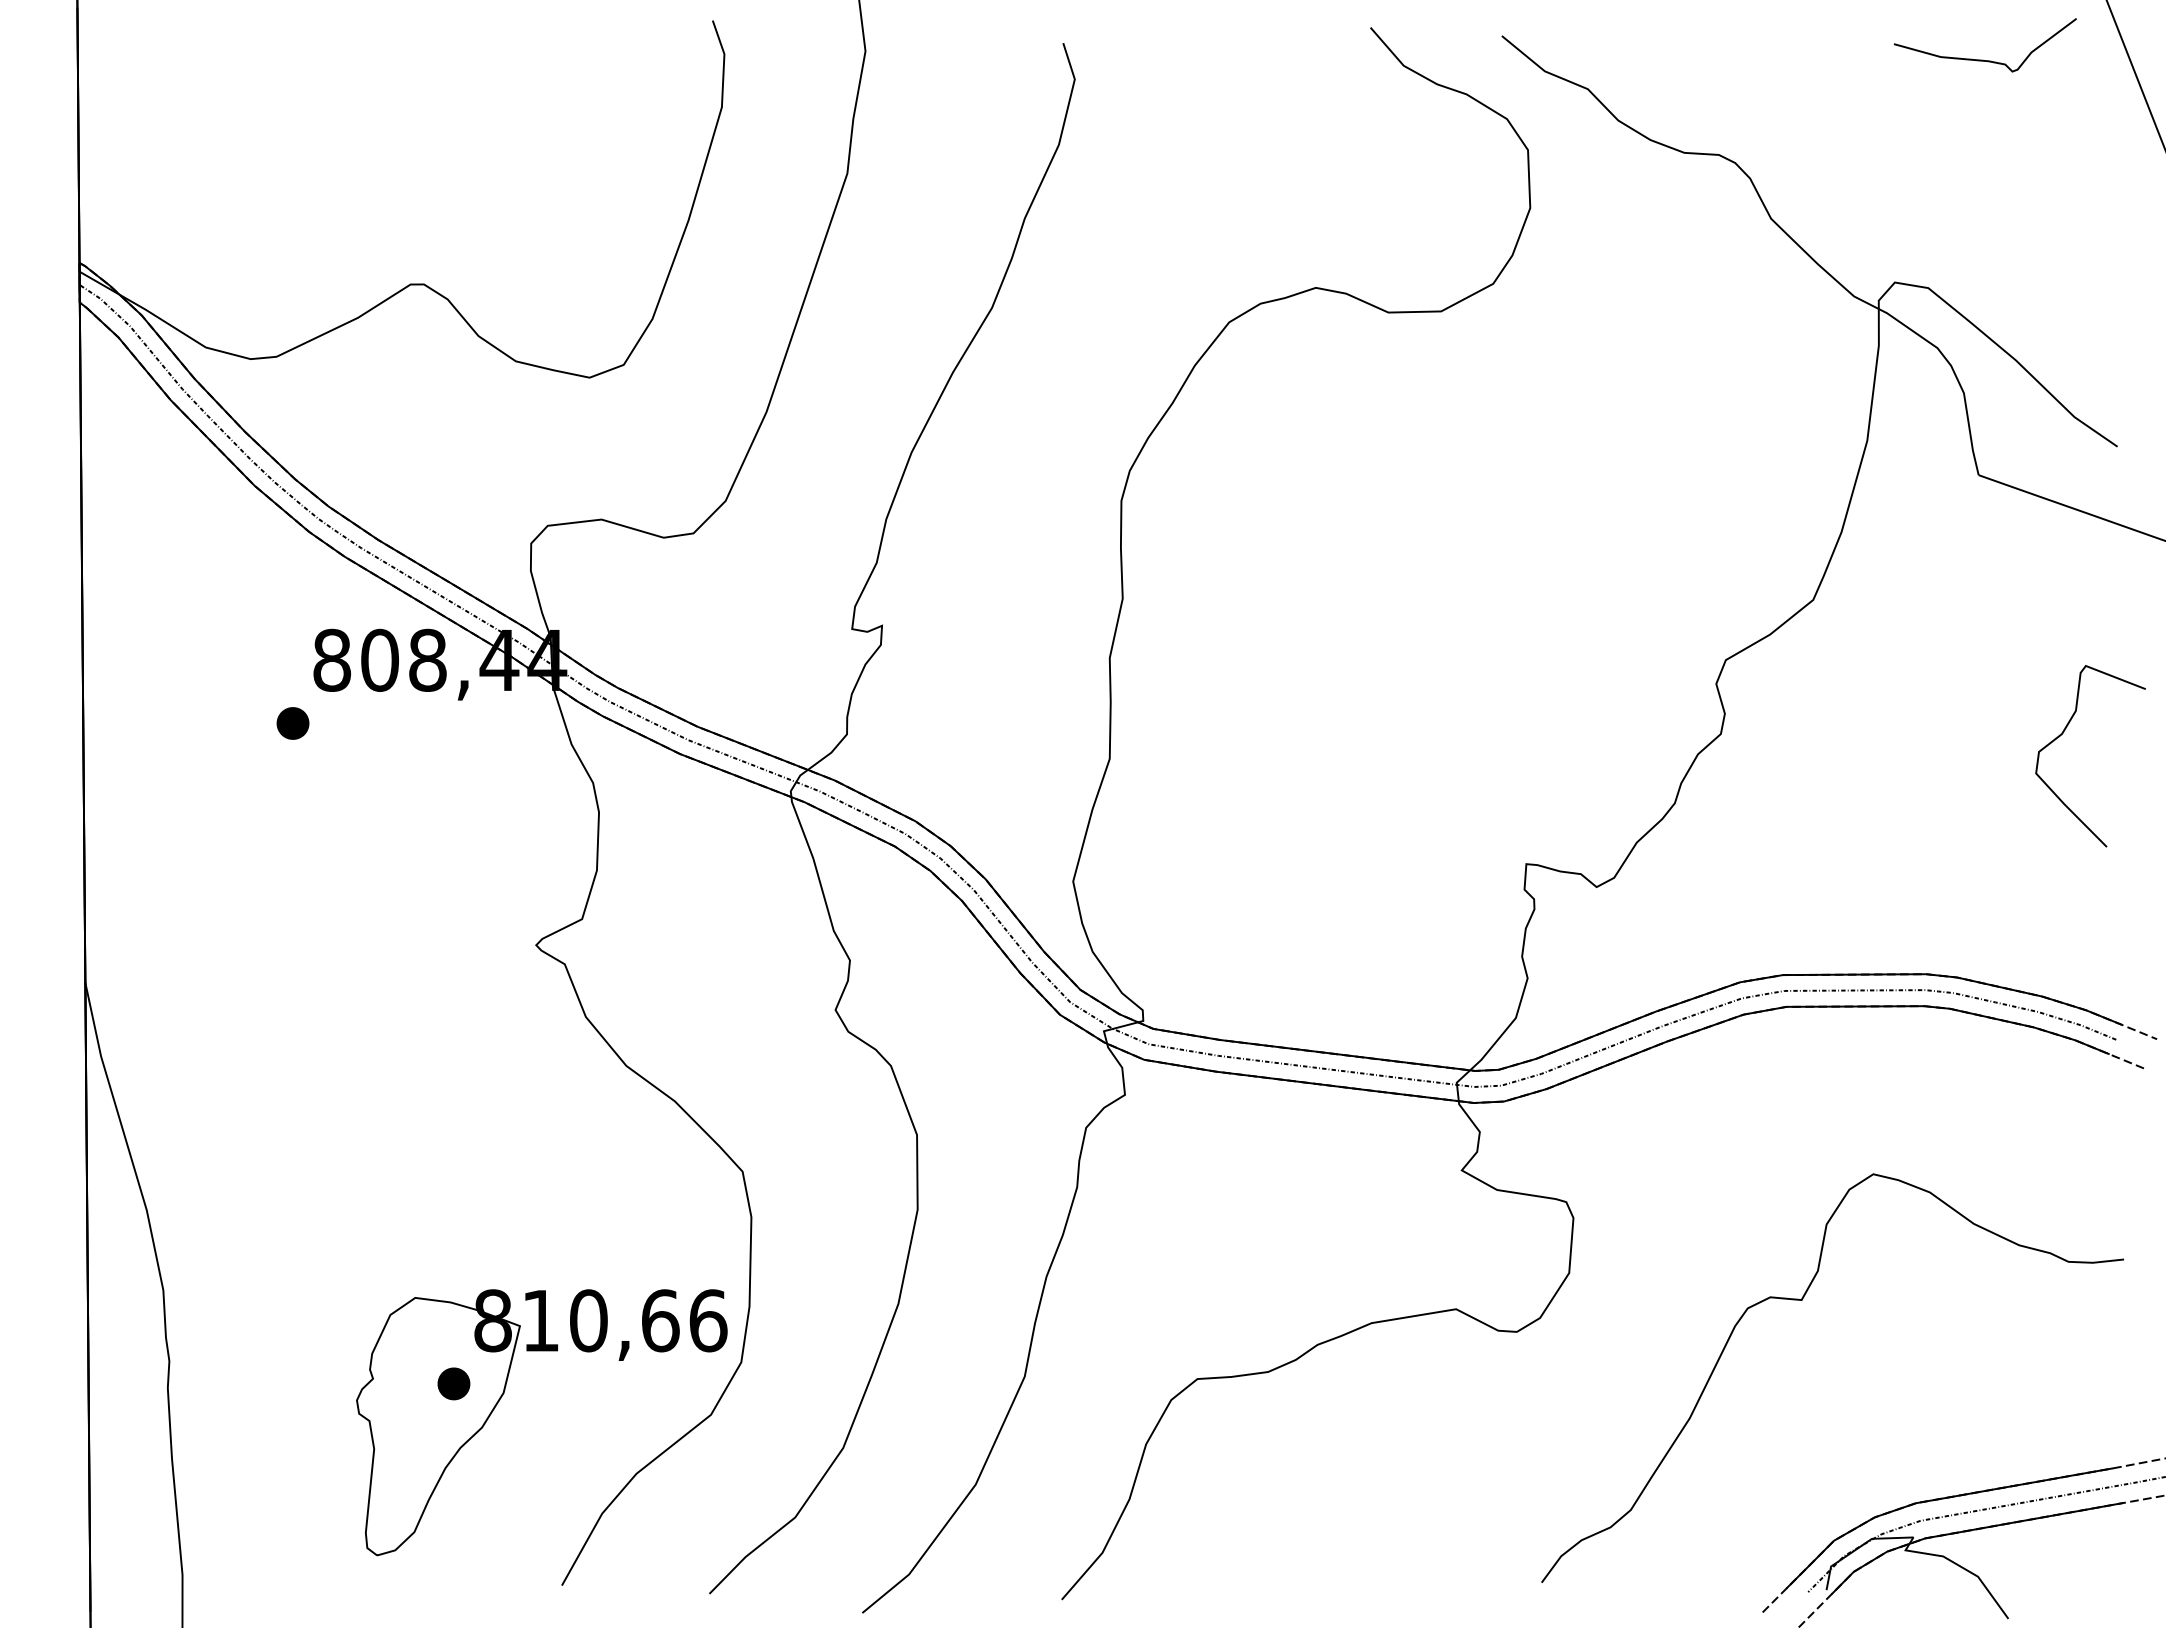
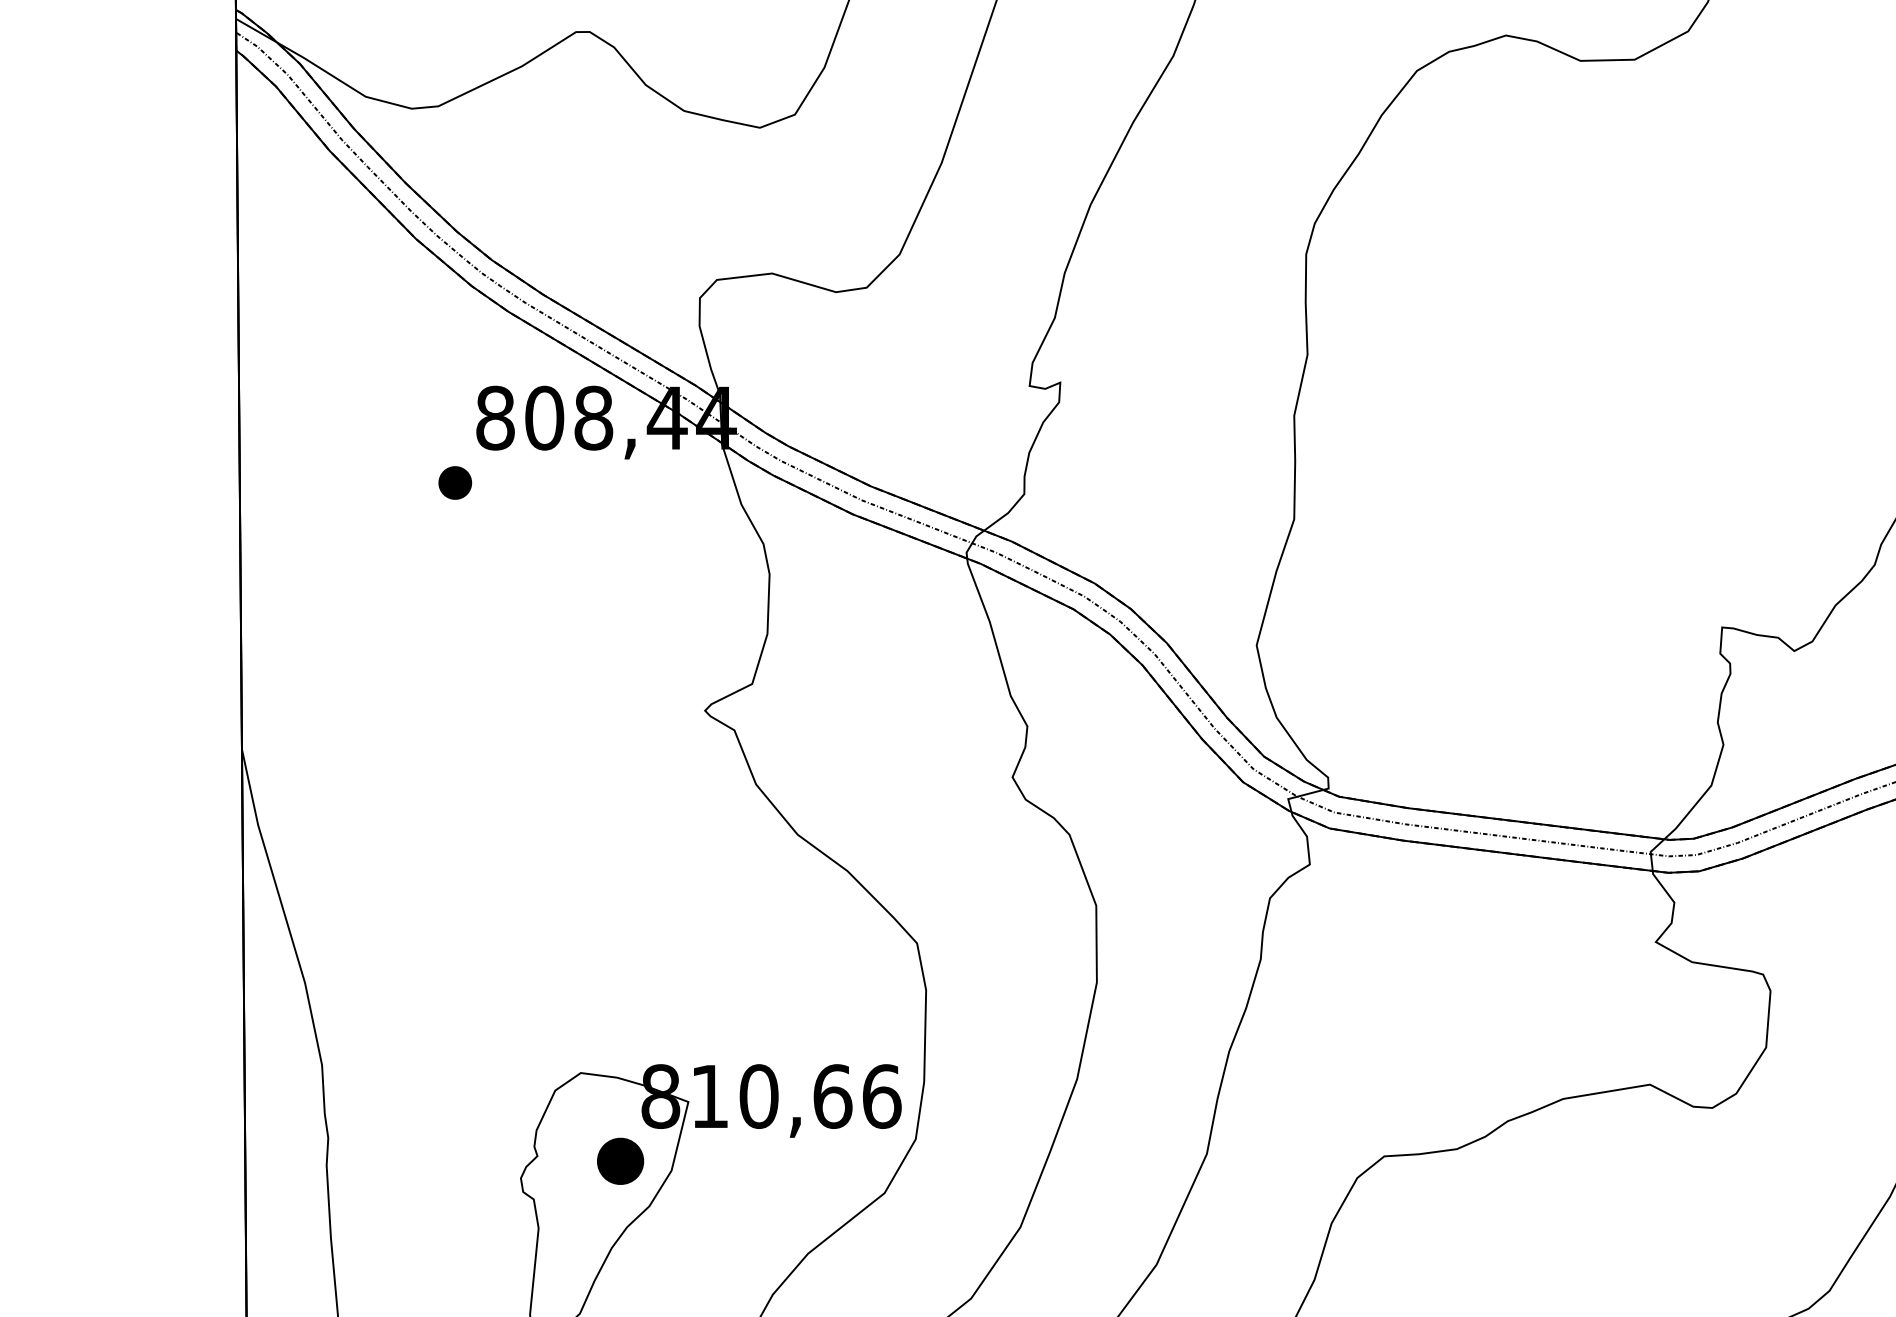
part: (453, 1383) -> (620, 1160), size x1.4

